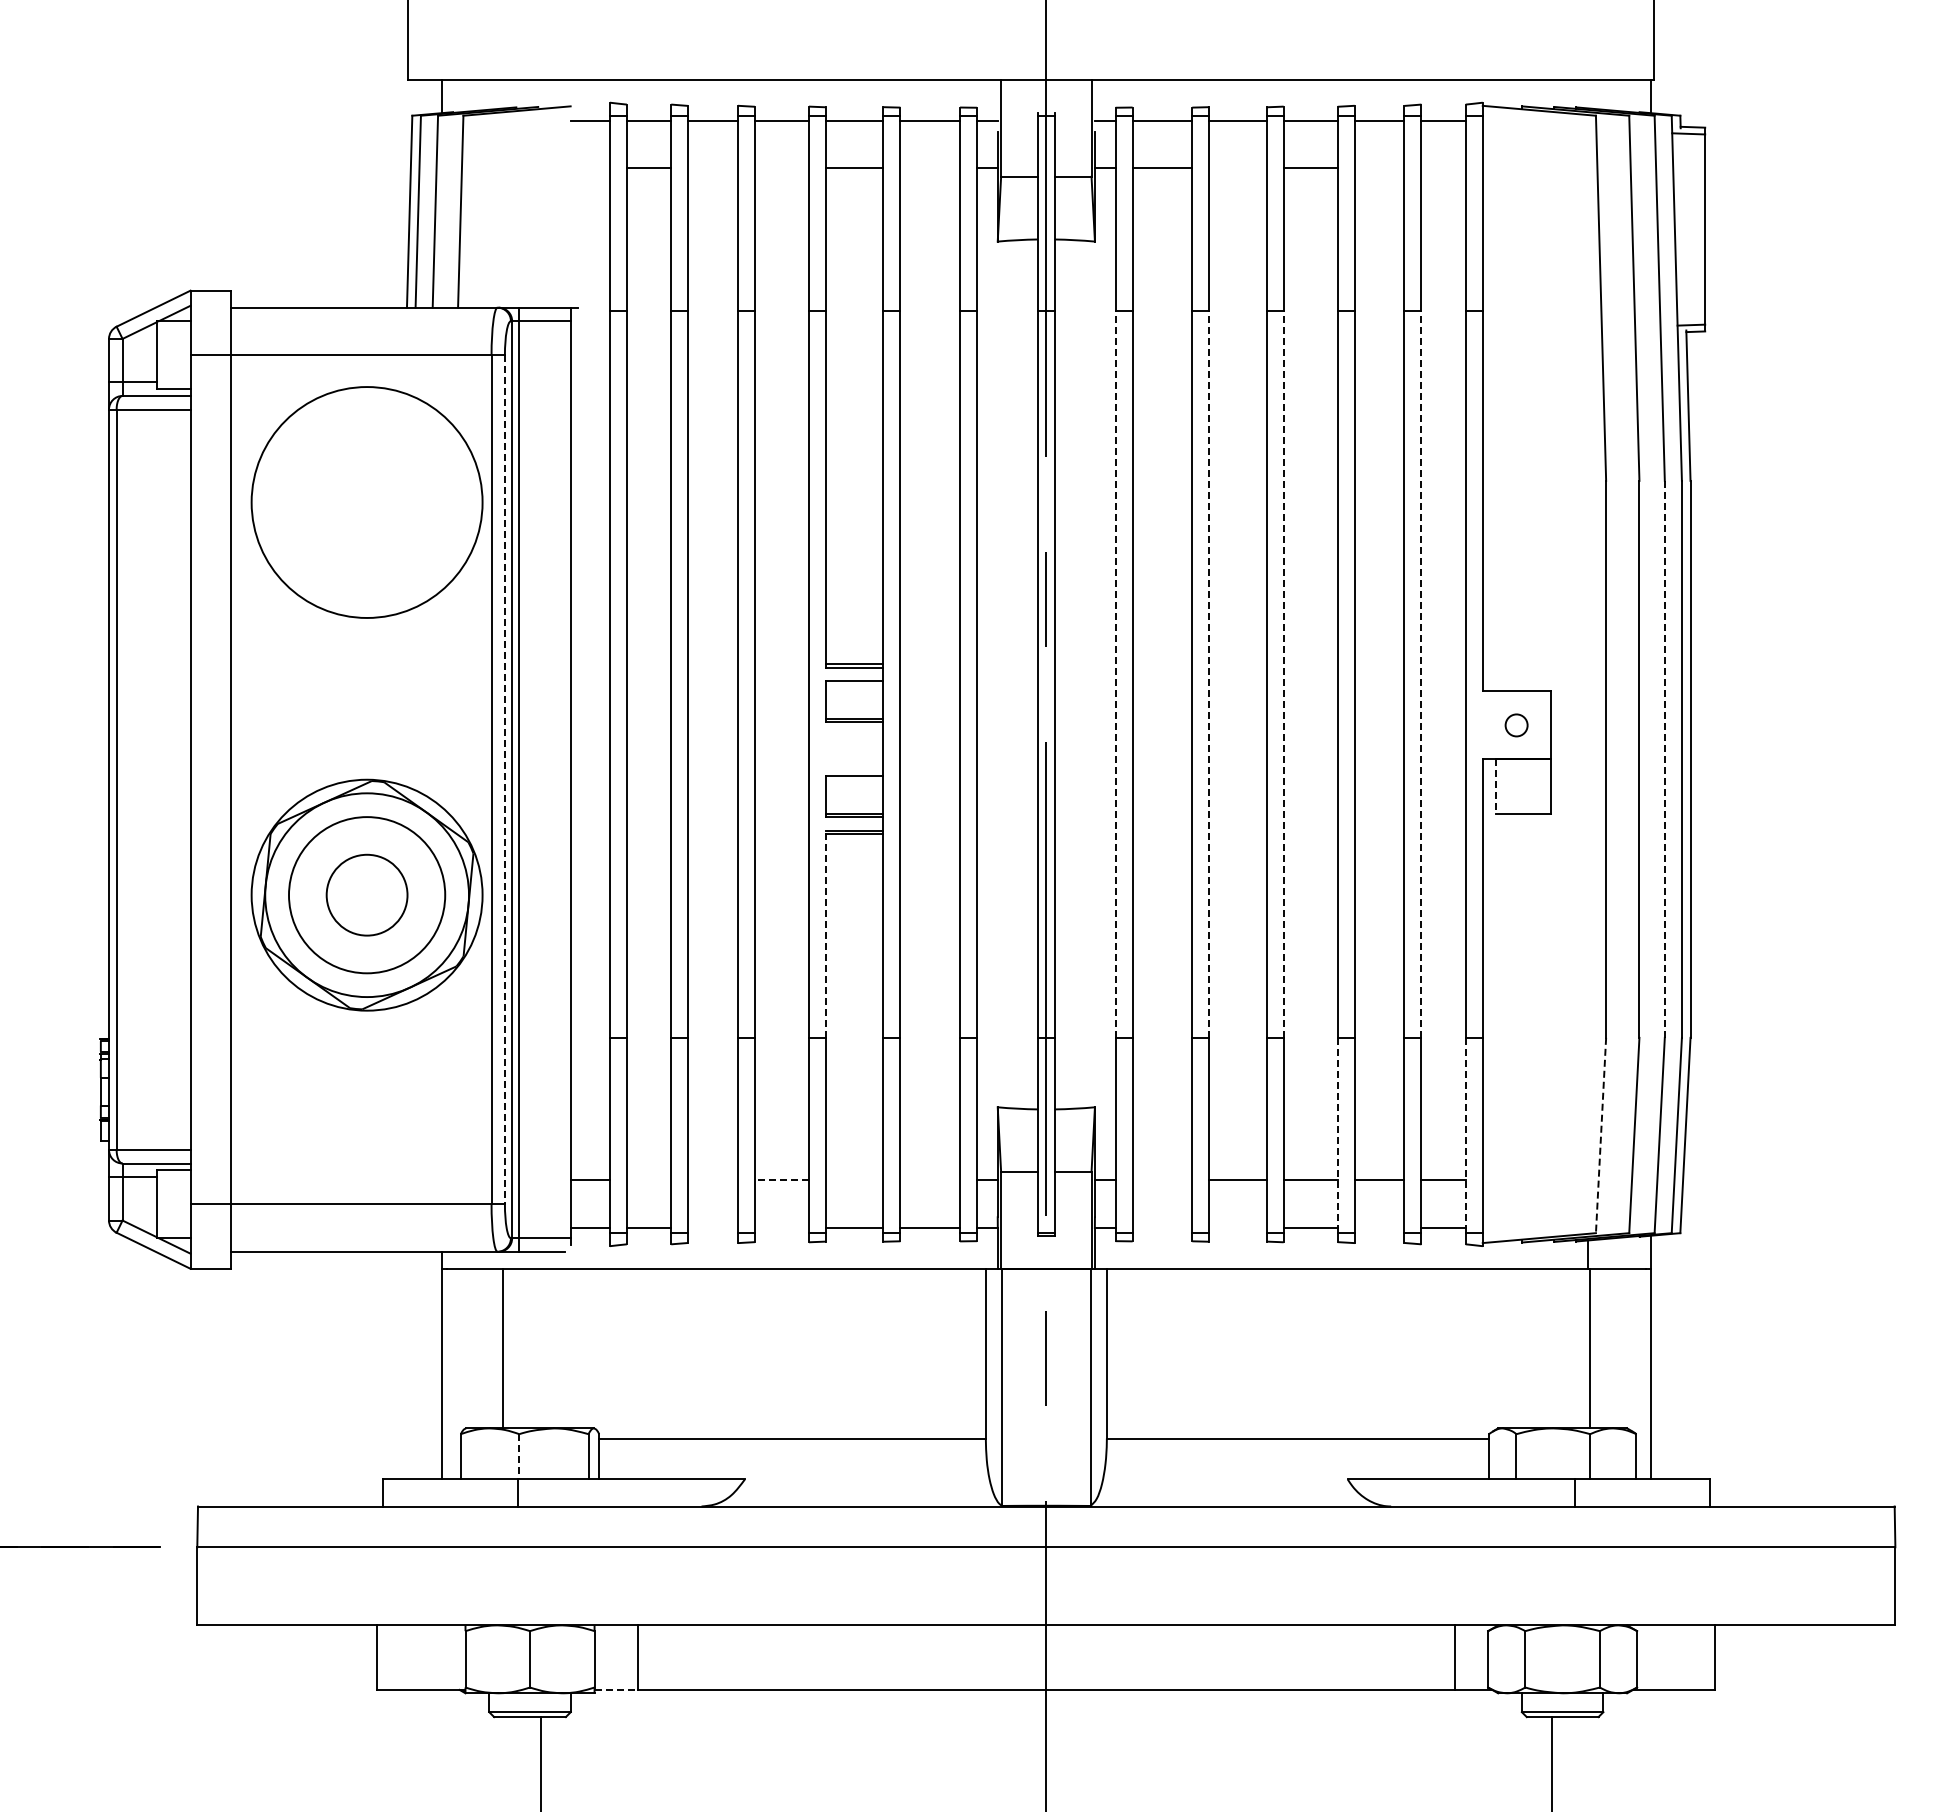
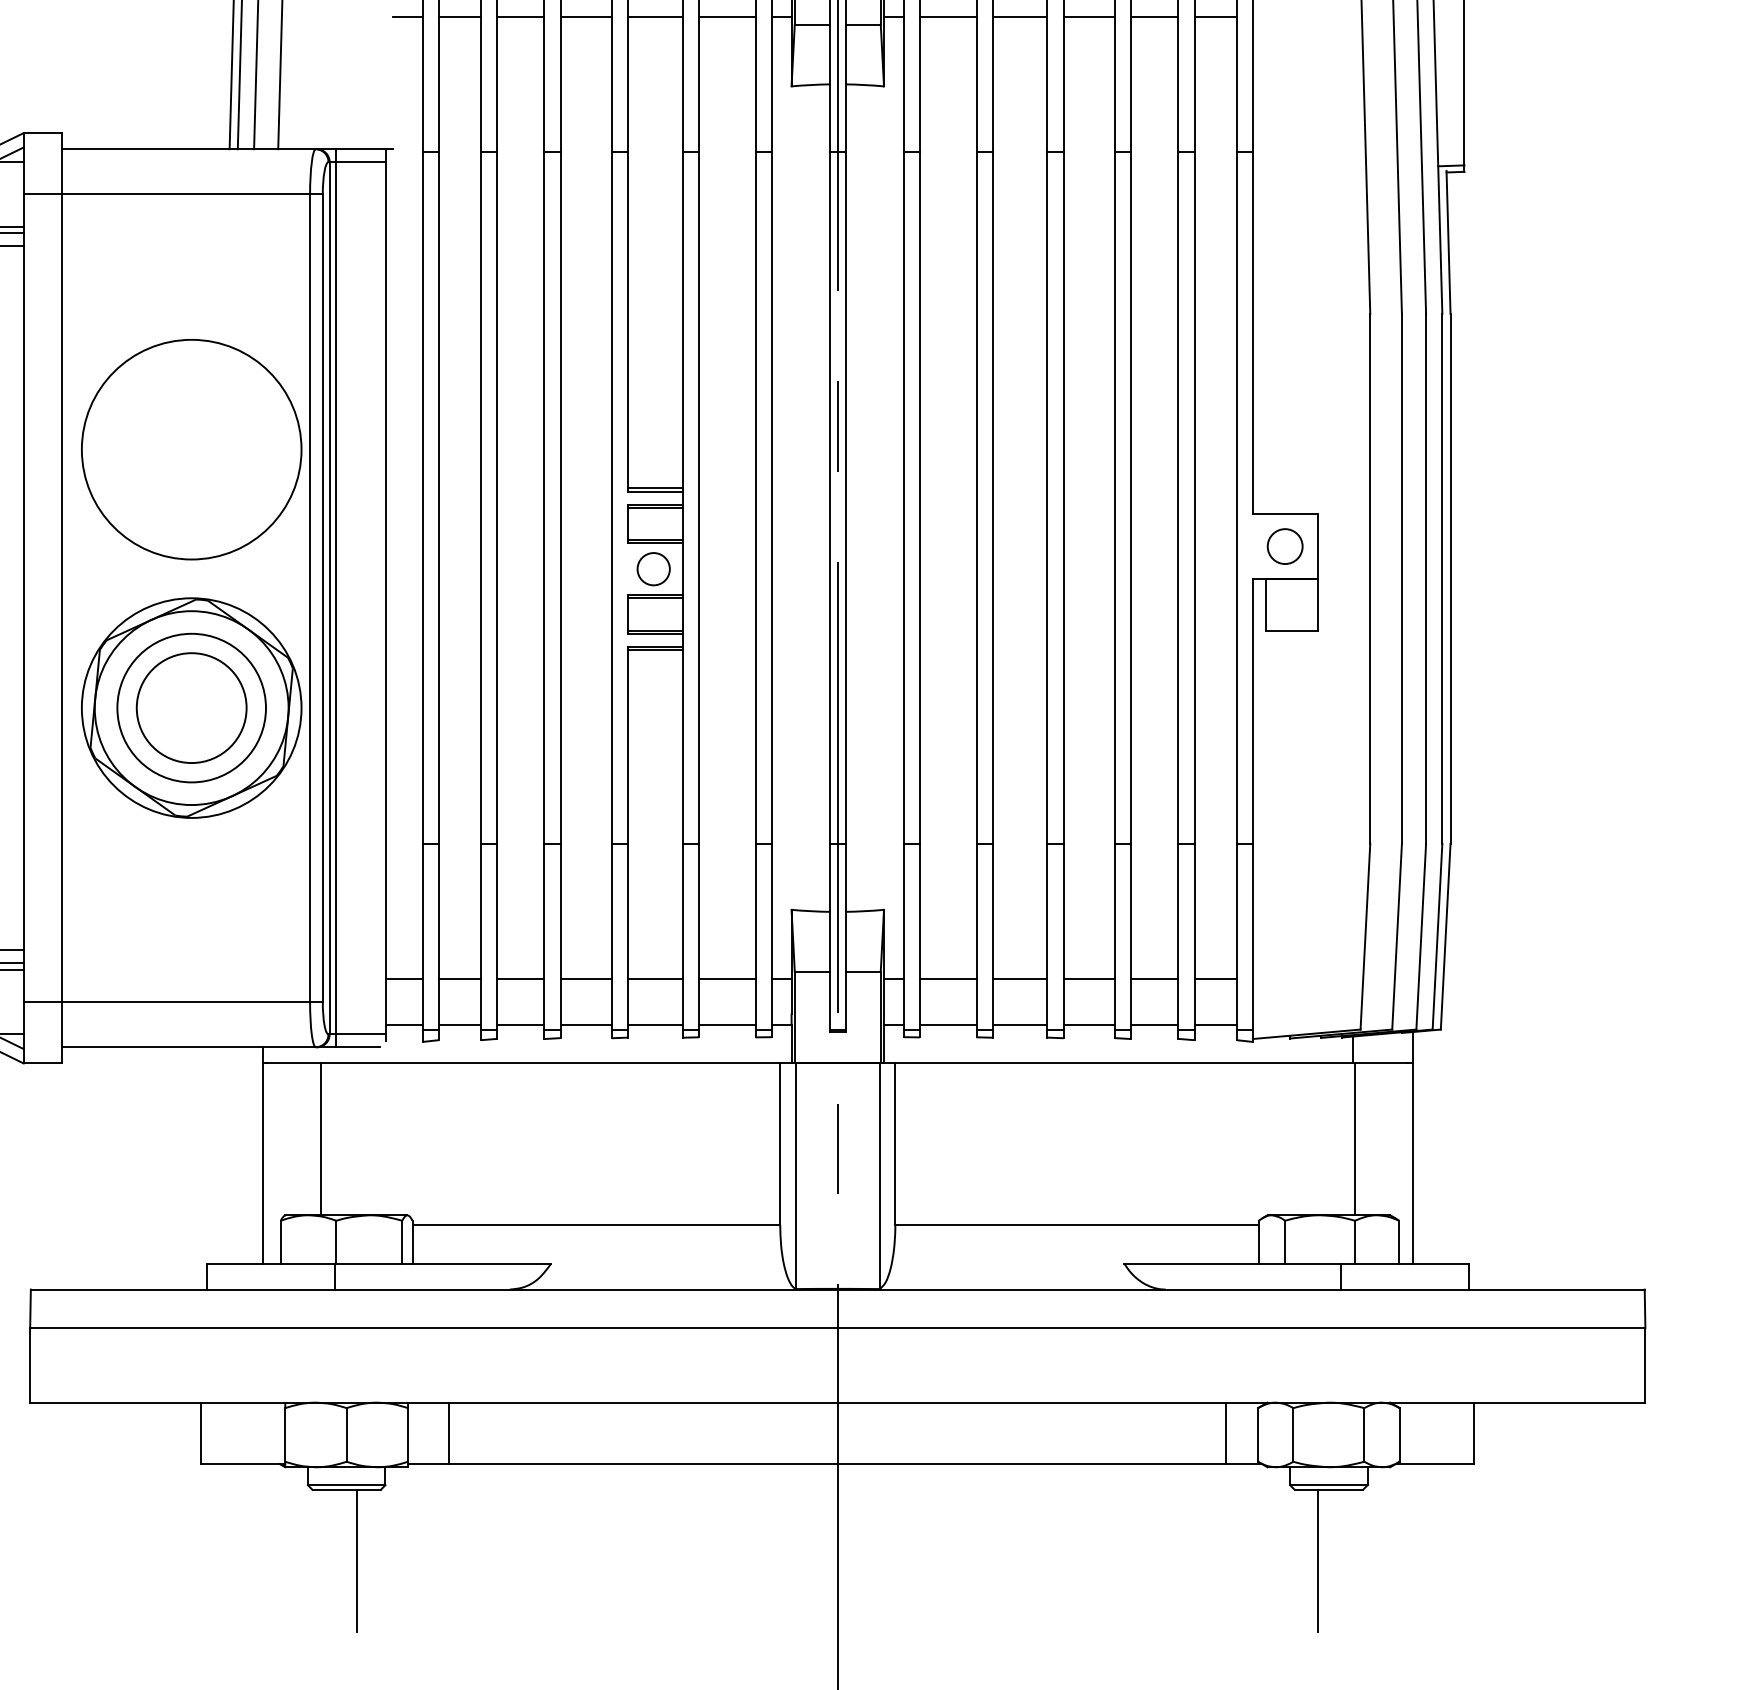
line: (593, 168) -> (407, 16), added
line: (712, 168) -> (520, 16), added
line: (781, 168) -> (585, 16), added
line: (930, 168) -> (727, 16), added
line: (1237, 168) -> (1019, 16), added
line: (1379, 168) -> (1154, 16), added
line: (1443, 168) -> (1215, 16), added
circle: (366, 502) -> (191, 449), moved
line: (1115, 673) -> (903, 497), dashed -> solid
line: (1209, 673) -> (992, 497), dashed -> solid
line: (1283, 673) -> (1063, 497), dashed -> solid
line: (1421, 673) -> (1194, 497), dashed -> solid
line: (854, 684) -> (655, 507), added
circle: (1516, 725) -> (1284, 546), size x1.67
circle: (852, 748) -> (653, 568), added
line: (1664, 758) -> (1425, 578), dashed -> solid
line: (504, 779) -> (322, 598), dashed -> solid
line: (854, 779) -> (655, 598), added
line: (1496, 787) -> (1265, 605), dashed -> solid
circle: (366, 894) -> (191, 707), size x1.43
line: (826, 934) -> (628, 745), dashed -> solid
line: (1337, 1135) -> (1114, 936), dashed -> solid
line: (1465, 1135) -> (1236, 936), dashed -> solid
line: (1601, 1135) -> (1365, 936), dashed -> solid
line: (648, 1180) -> (459, 979), added
line: (712, 1180) -> (520, 979), added
line: (781, 1180) -> (585, 979), dashed -> solid
line: (854, 1180) -> (655, 979), added
line: (930, 1180) -> (727, 979), added
line: (1162, 1180) -> (948, 979), added
line: (712, 1228) -> (520, 1025), added
line: (781, 1228) -> (585, 1025), added
line: (1162, 1228) -> (948, 1025), added
line: (1237, 1228) -> (1019, 1025), added
line: (1379, 1228) -> (1154, 1025), added
line: (519, 1456) -> (336, 1242), dashed -> solid
line: (617, 1689) -> (429, 1463), dashed -> solid

